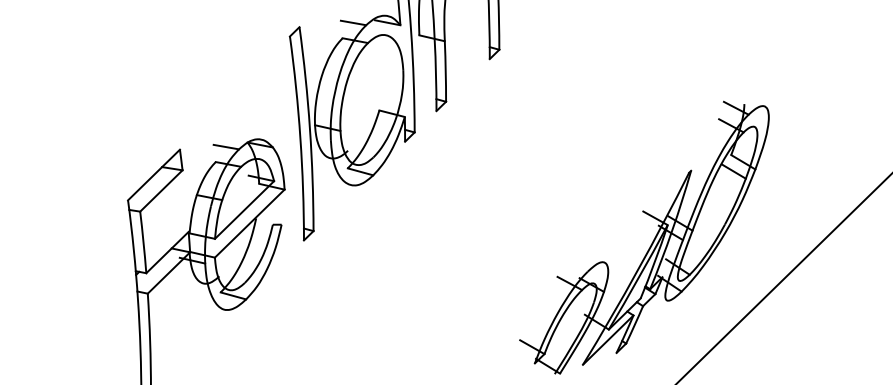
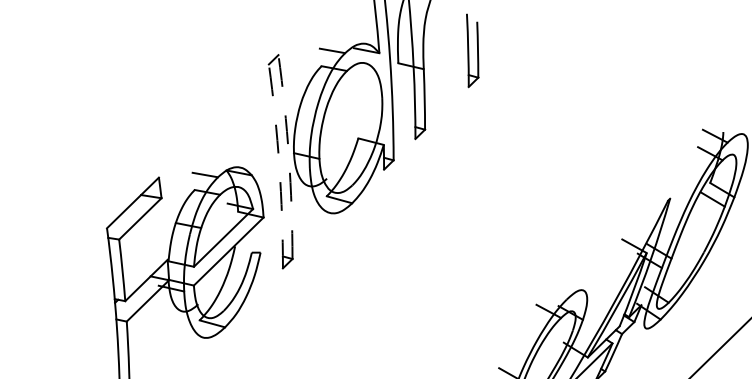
arc: (309, 128) -> (288, 156), solid -> dashed
arc: (300, 138) -> (279, 166), solid -> dashed

